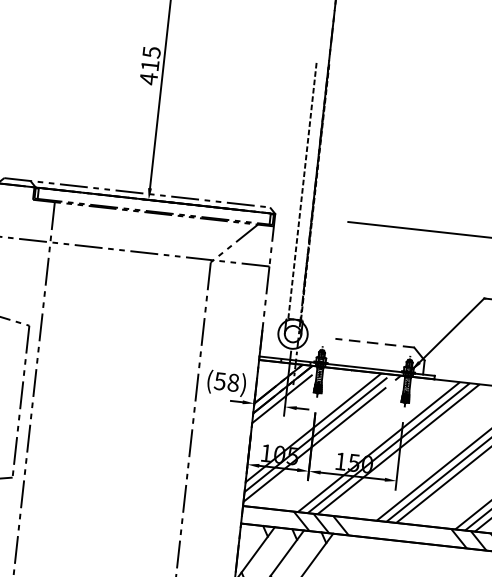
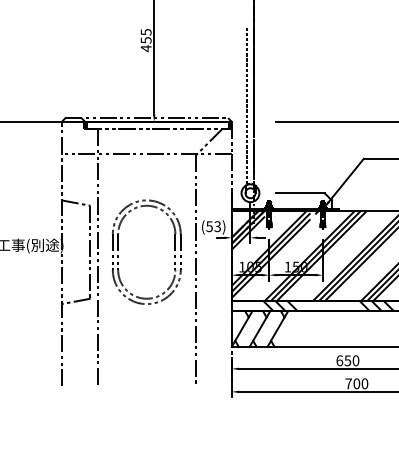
text: (149, 65) -> (145, 40), 415 -> 455
line: (374, 343) -> (300, 193), dashed -> solid
text: (233, 382) -> (217, 226), (58) -> (53)
part: (67, 403) -> (118, 250), added

